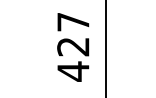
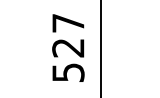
text: (73, 71) -> (68, 72), 427 -> 527

